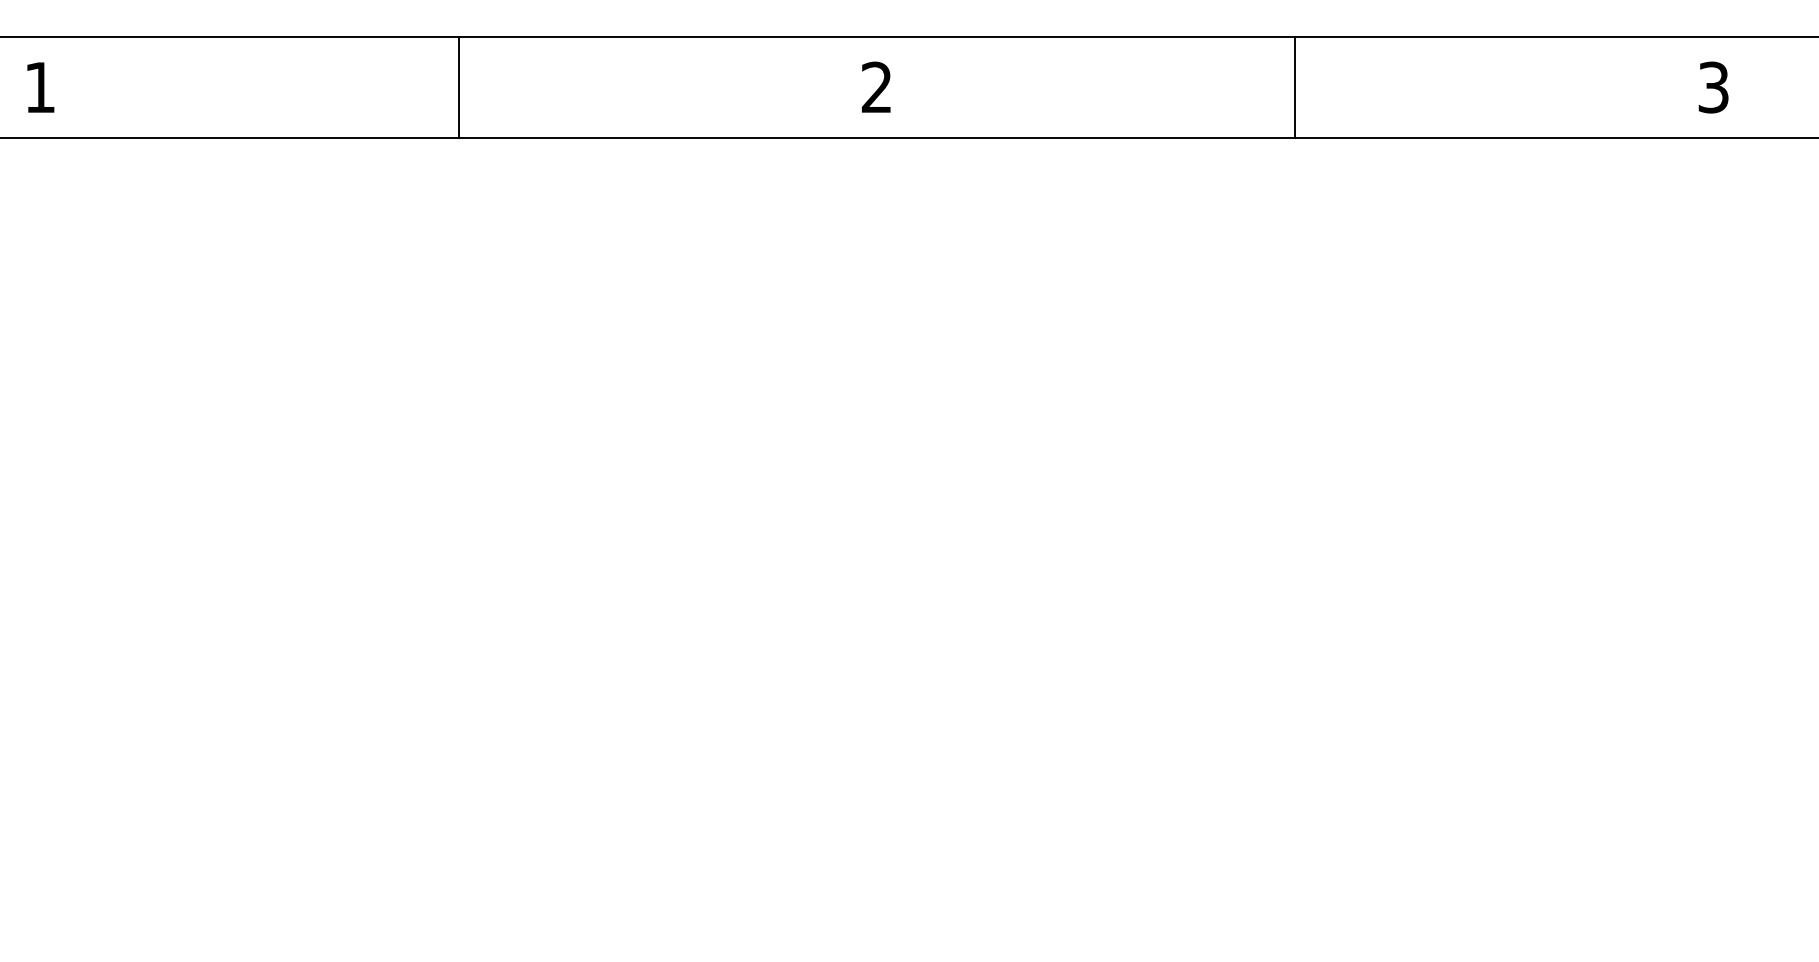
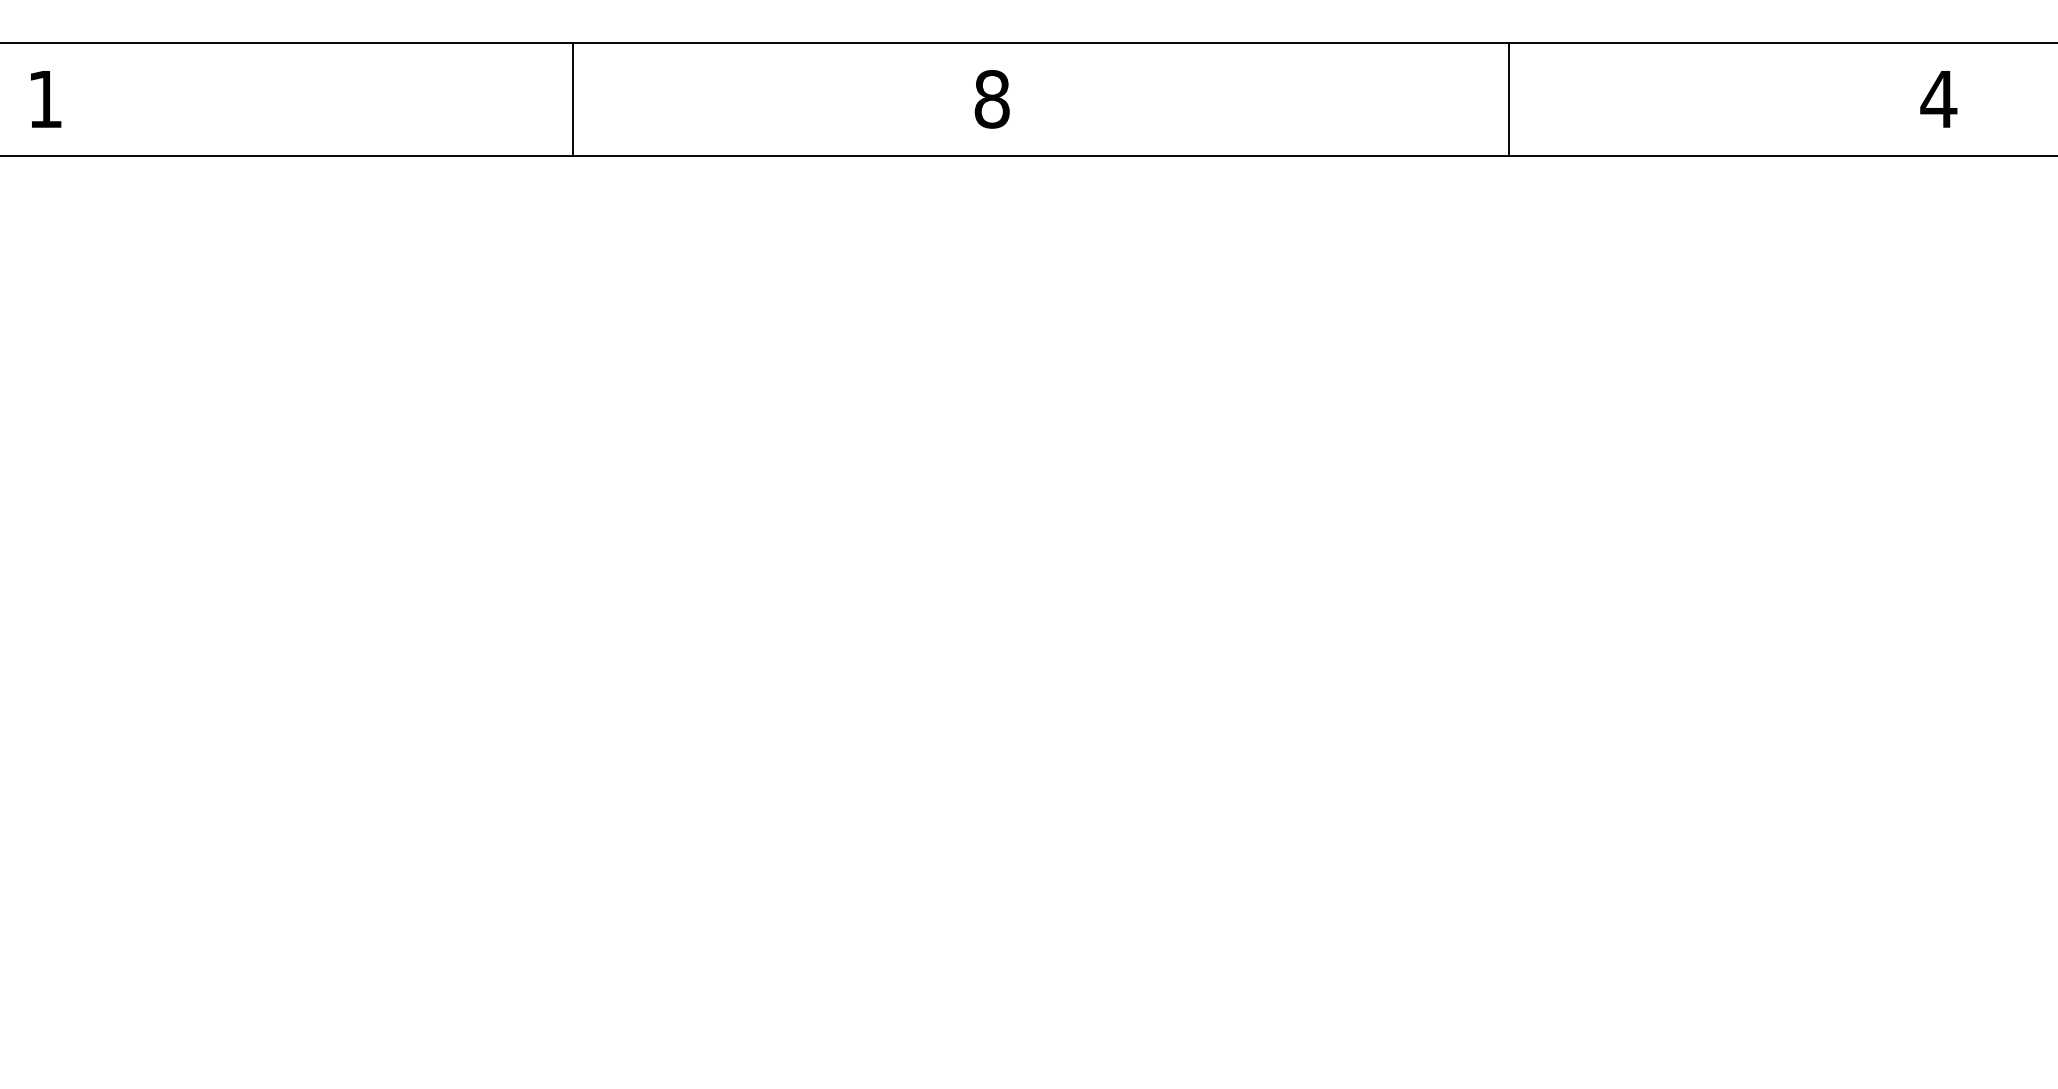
line: (458, 87) -> (573, 99), moved
text: (876, 87) -> (991, 99), 2 -> 8
line: (1295, 87) -> (1508, 99), moved
text: (1713, 87) -> (1938, 99), 3 -> 4

